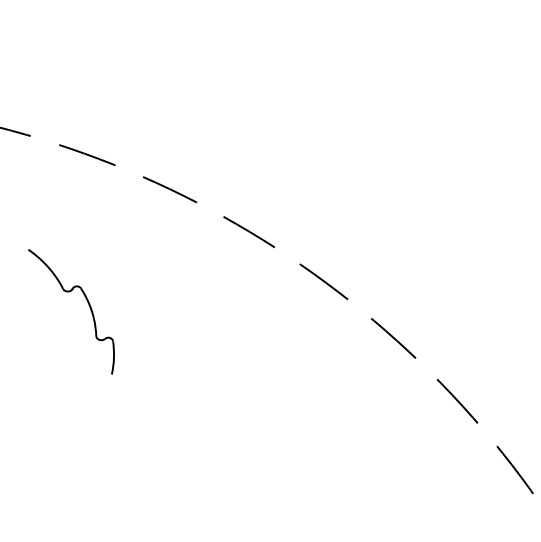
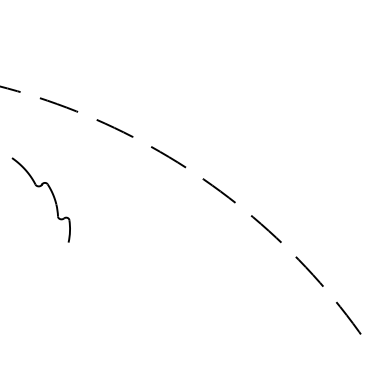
part: (68, 293) -> (39, 187), moved

